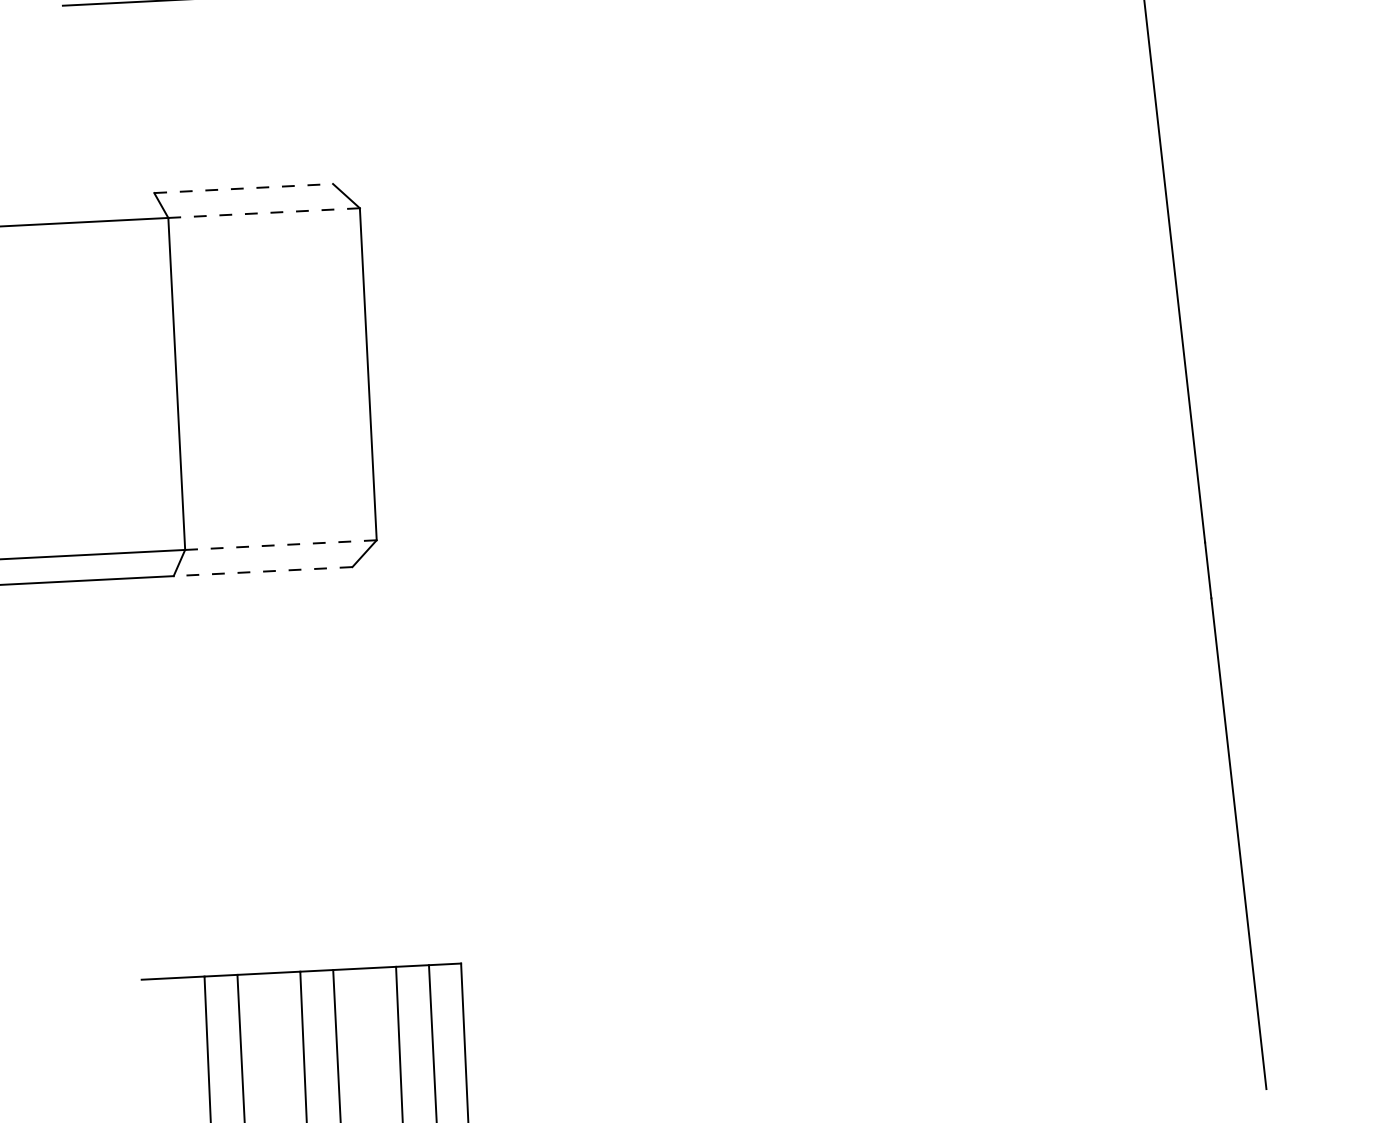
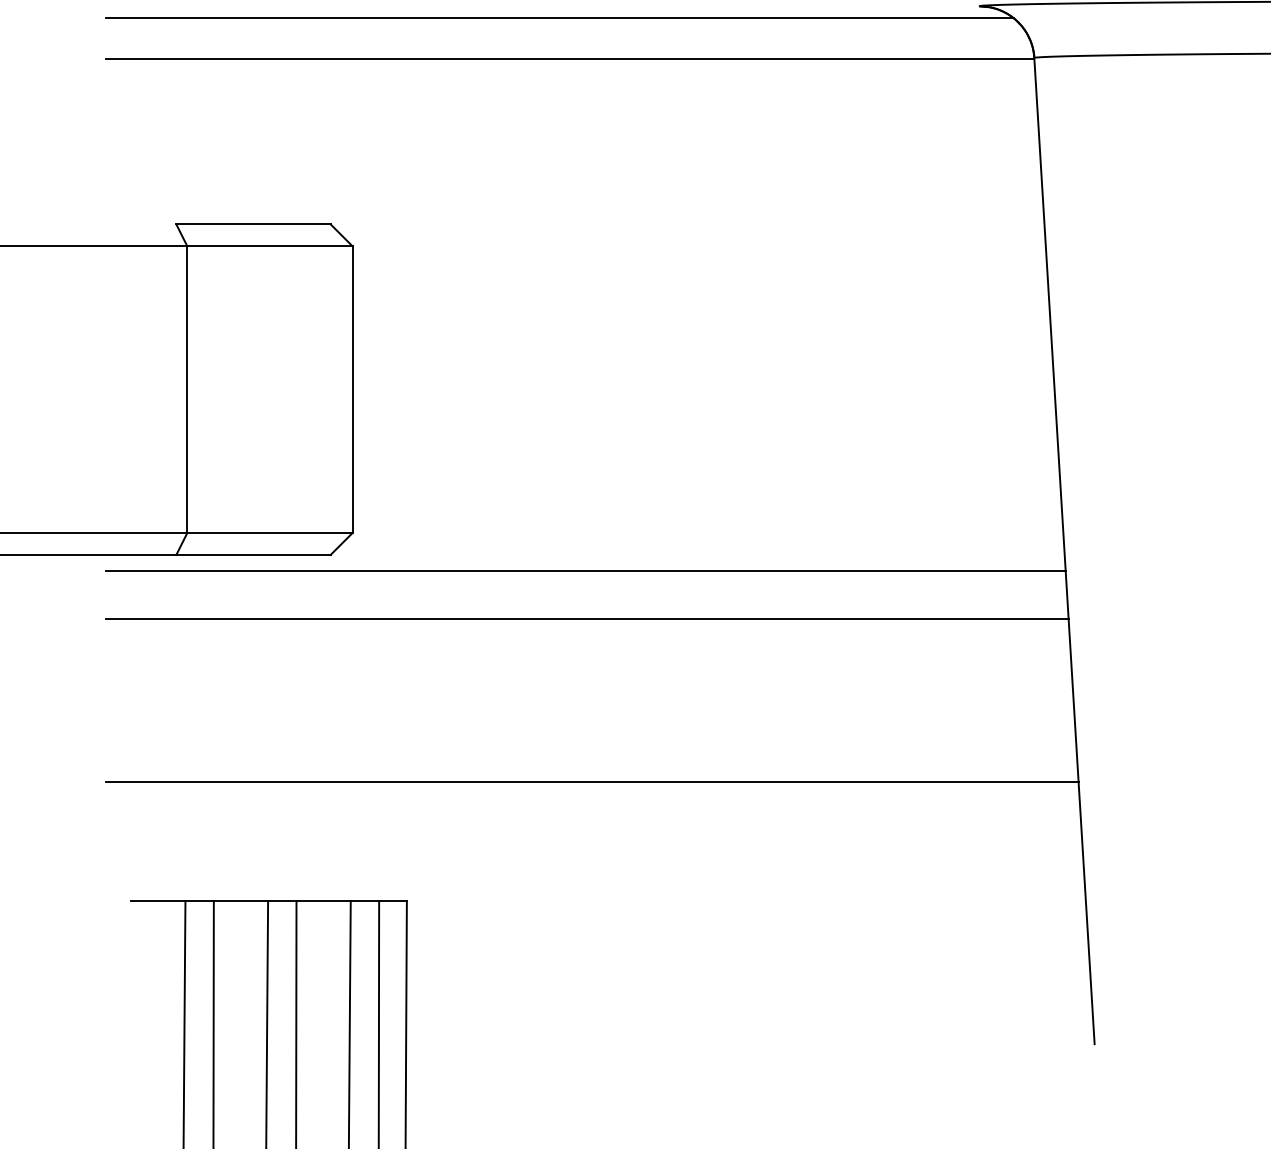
line: (244, 188) -> (254, 224), dashed -> solid
line: (264, 213) -> (270, 246), dashed -> solid
line: (281, 544) -> (270, 532), dashed -> solid
line: (263, 571) -> (253, 554), dashed -> solid
line: (648, 571) -> (585, 571), added
line: (652, 626) -> (586, 619), added
line: (668, 815) -> (591, 782), added

